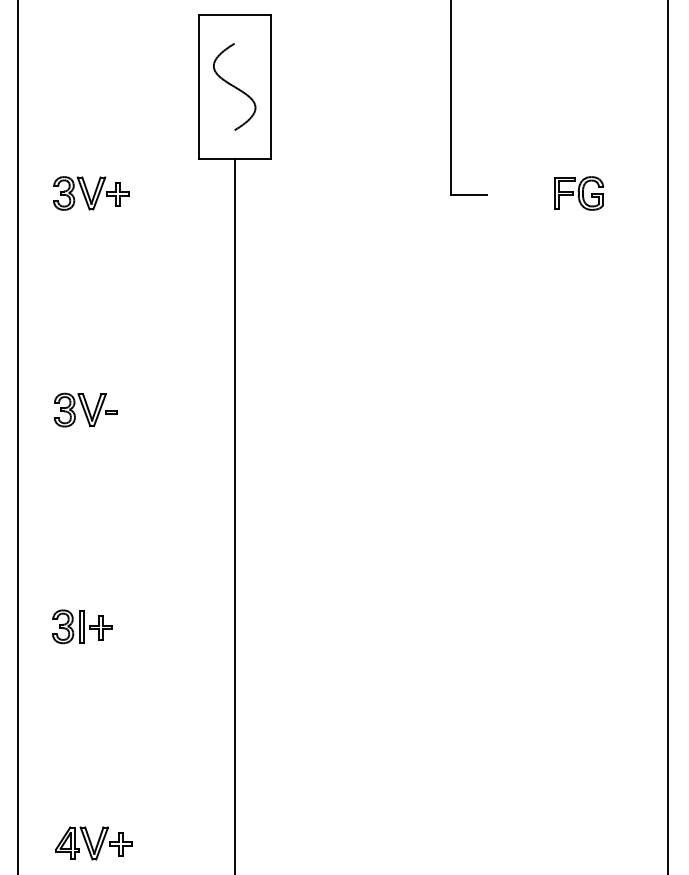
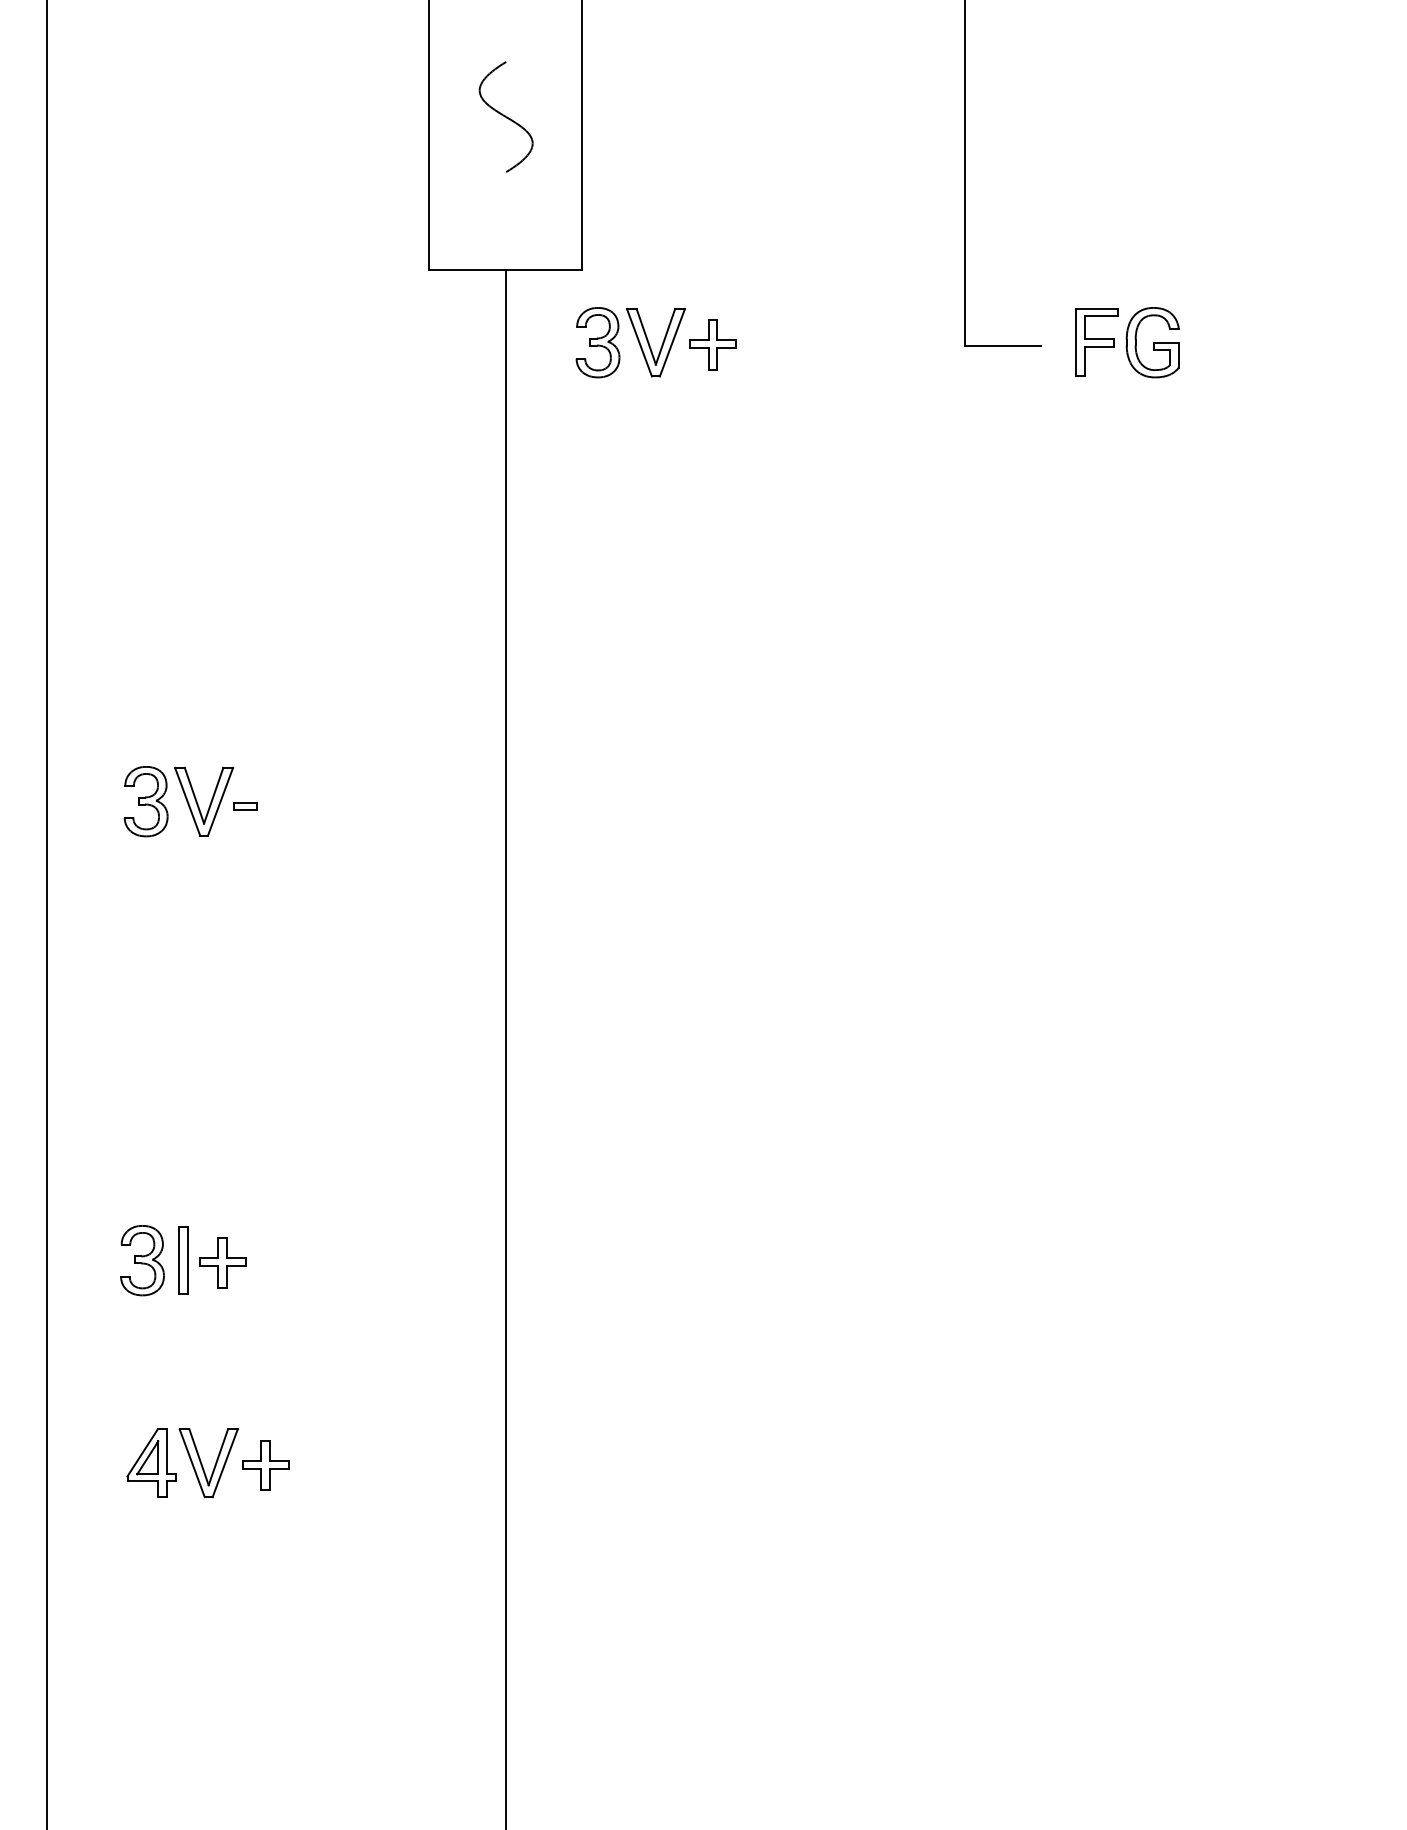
part: (234, 86) -> (505, 116), size x0.6
part: (91, 193) -> (655, 342), moved
part: (579, 193) -> (1128, 342), moved
part: (93, 843) -> (206, 1463), moved

